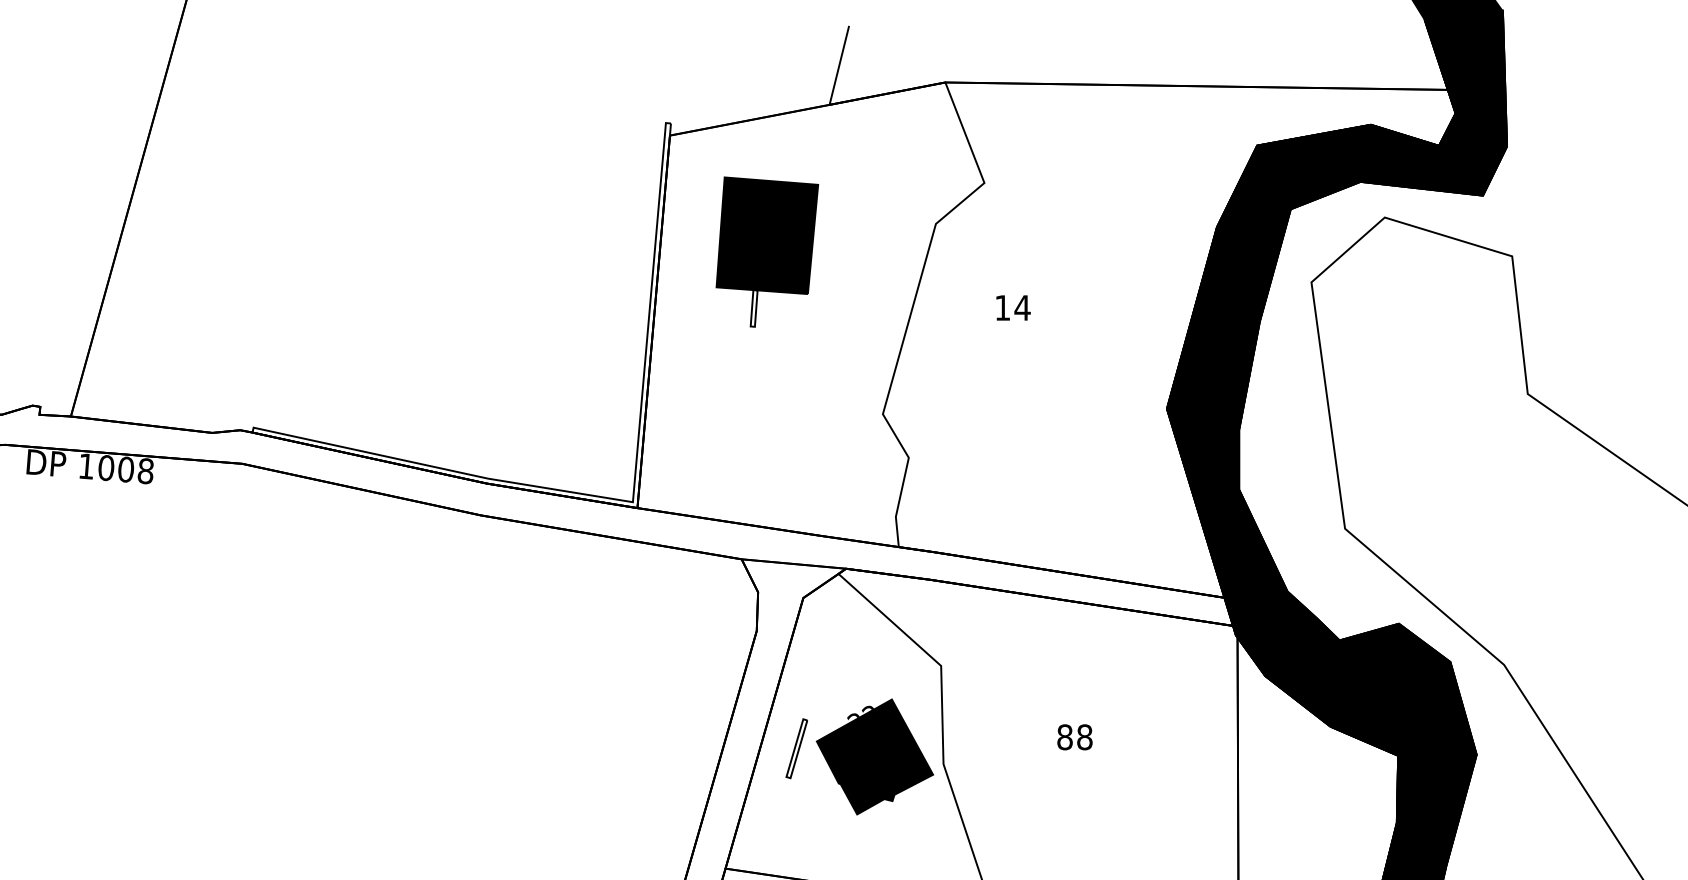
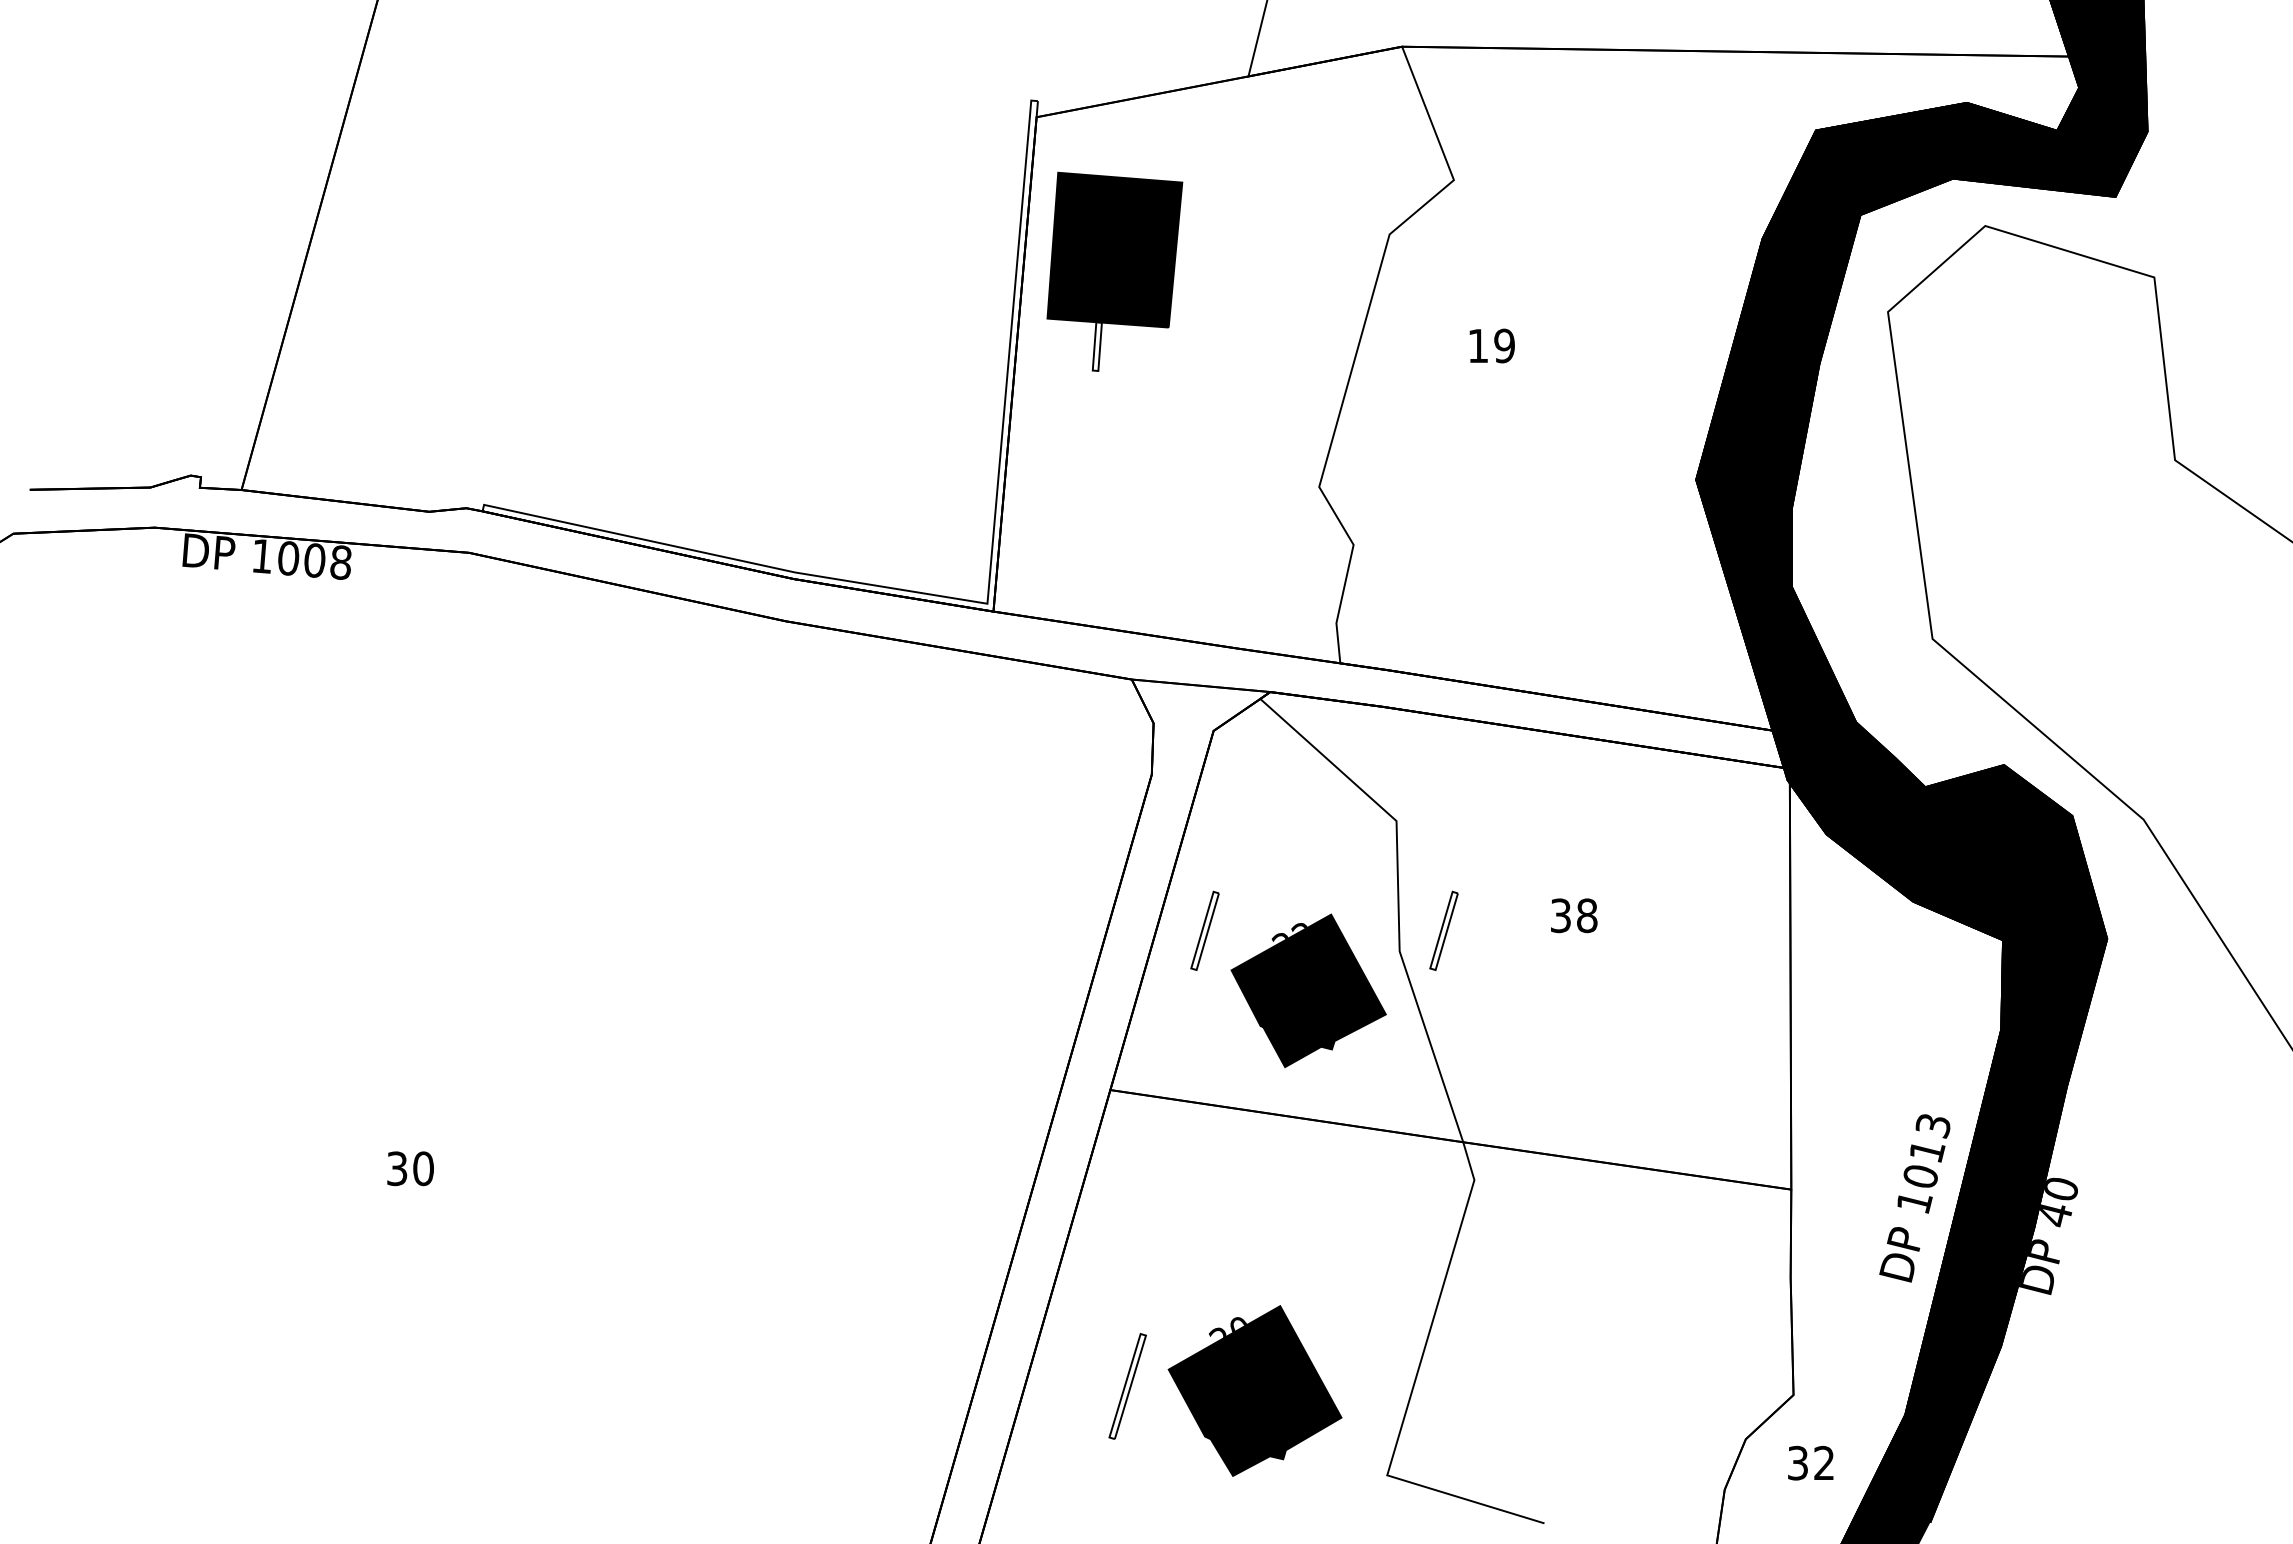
part: (767, 251) -> (1114, 271), moved
text: (1022, 307) -> (1504, 345), 14 -> 19
text: (1064, 737) -> (1560, 915), 88 -> 38
part: (976, 748) -> (1443, 930), added
part: (874, 756) -> (1308, 990), moved

